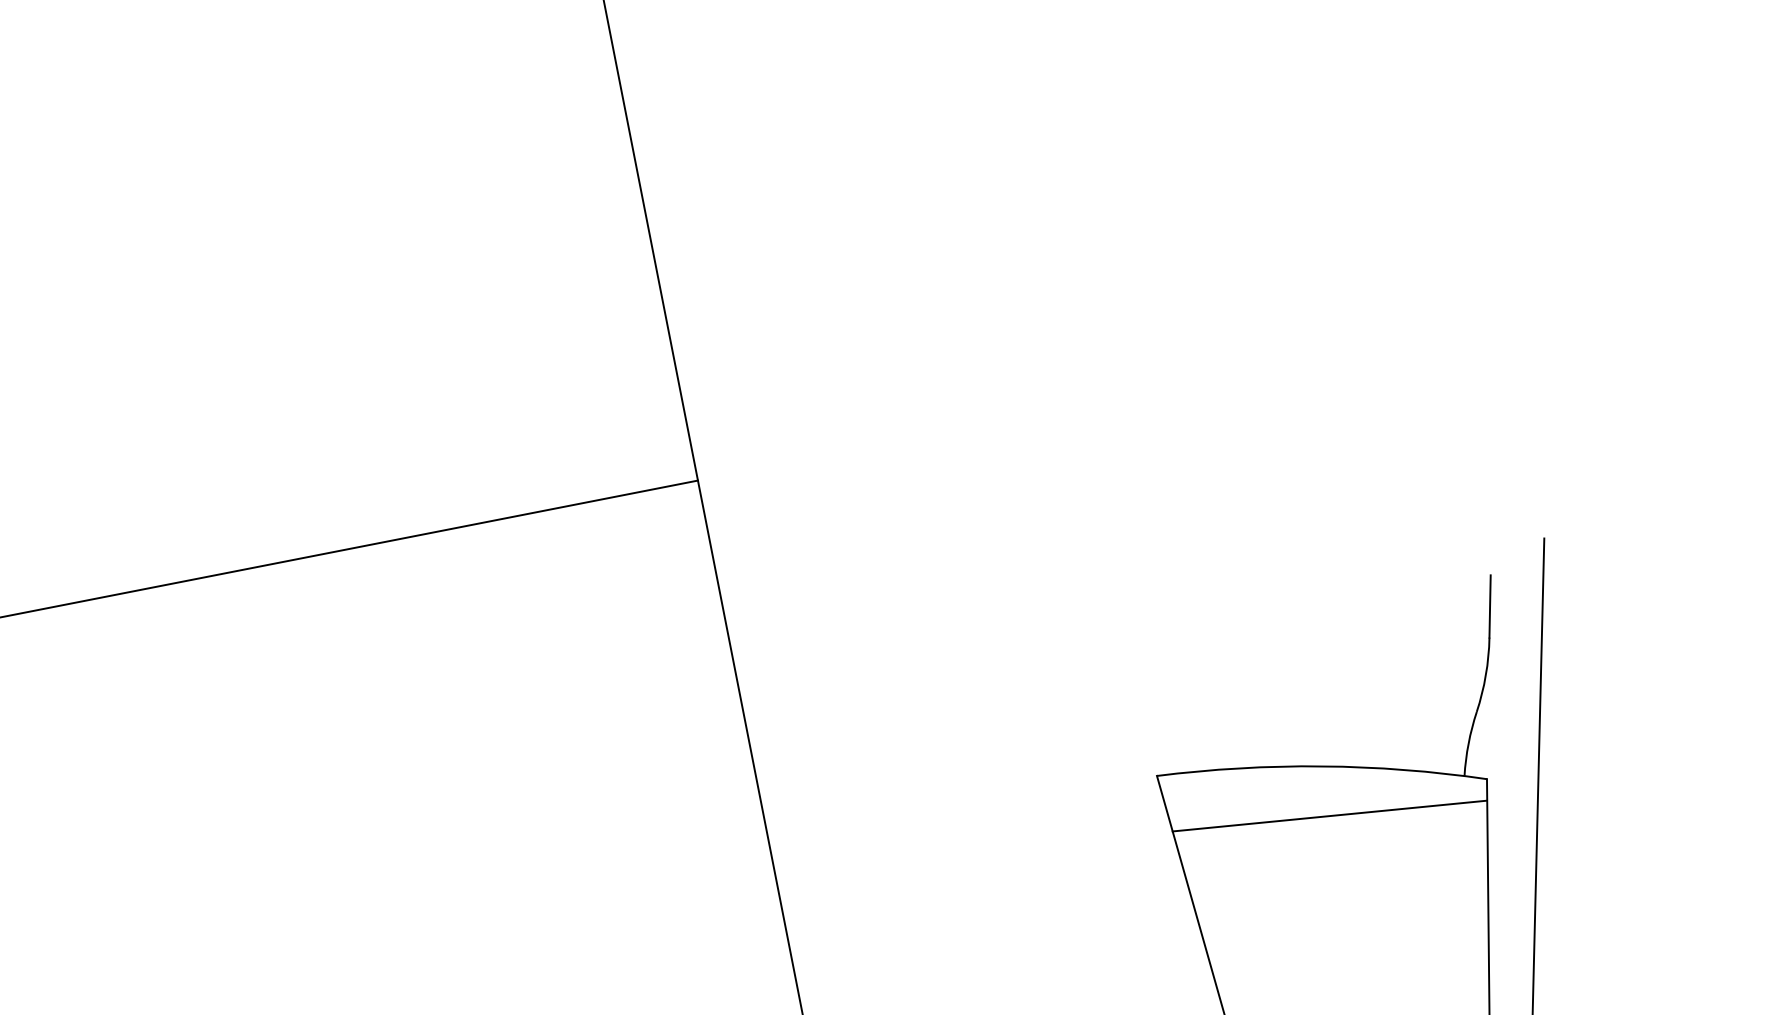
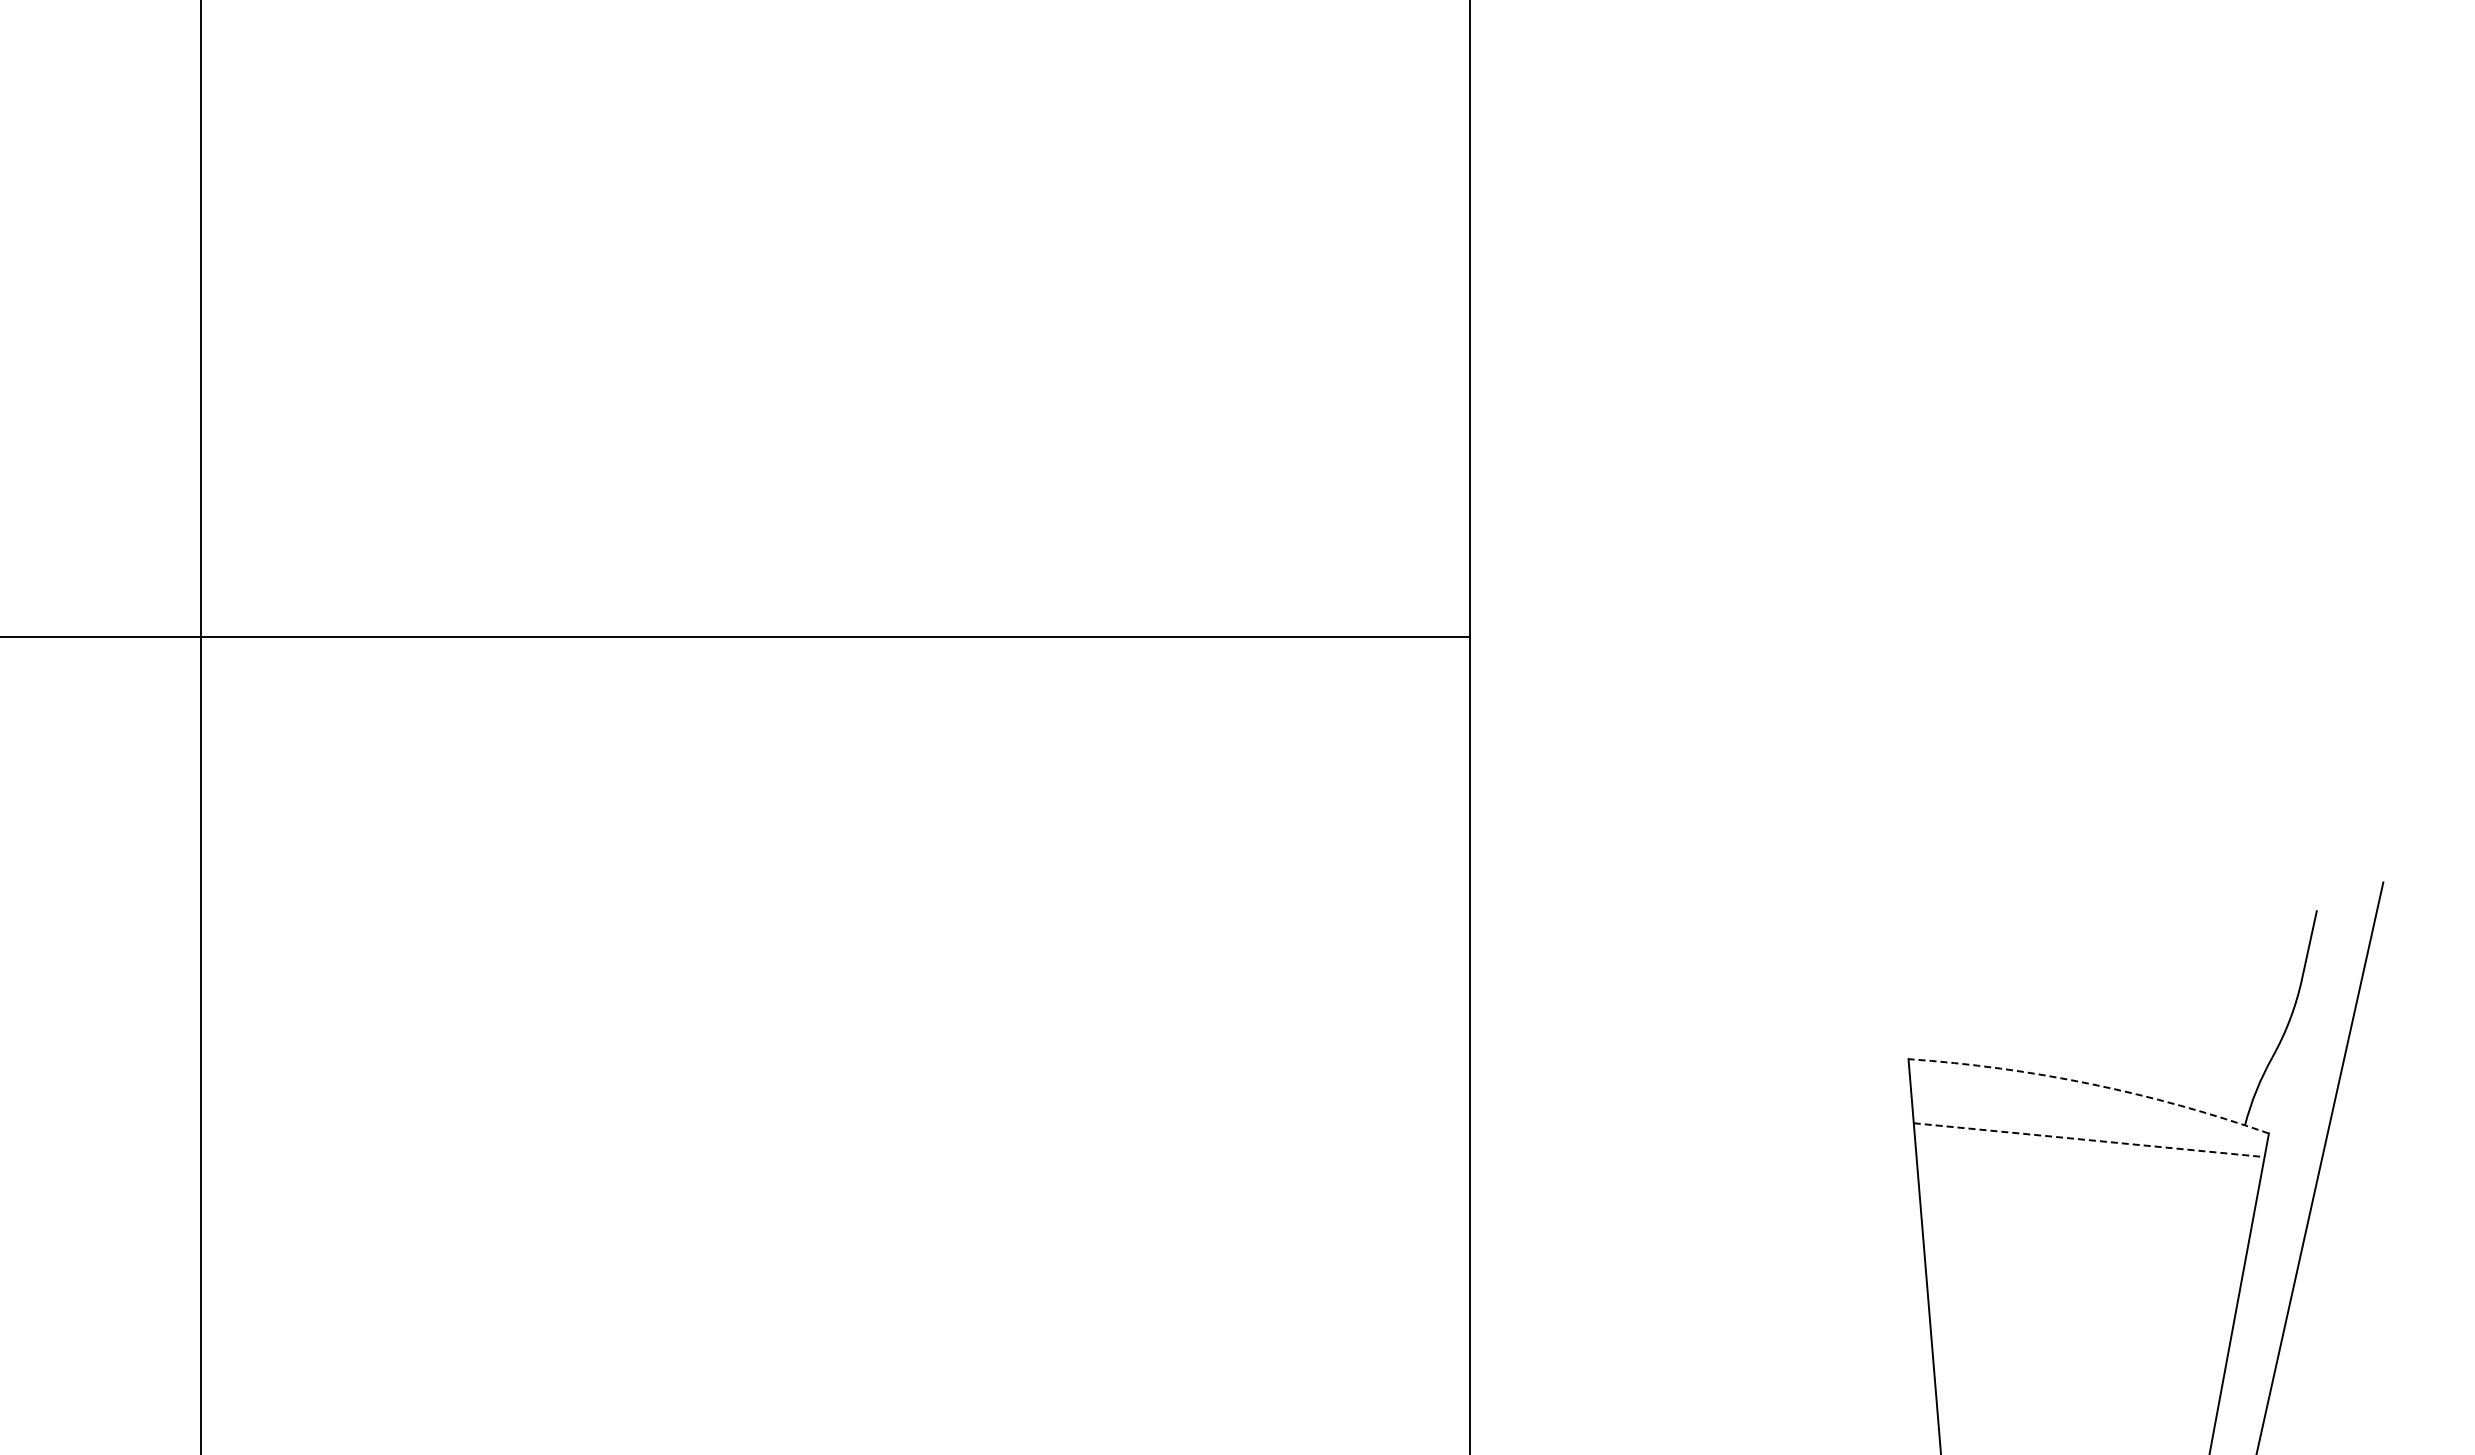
arc: (1322, 766) -> (2091, 1084), solid -> dashed
line: (1329, 816) -> (2088, 1140), solid -> dashed

